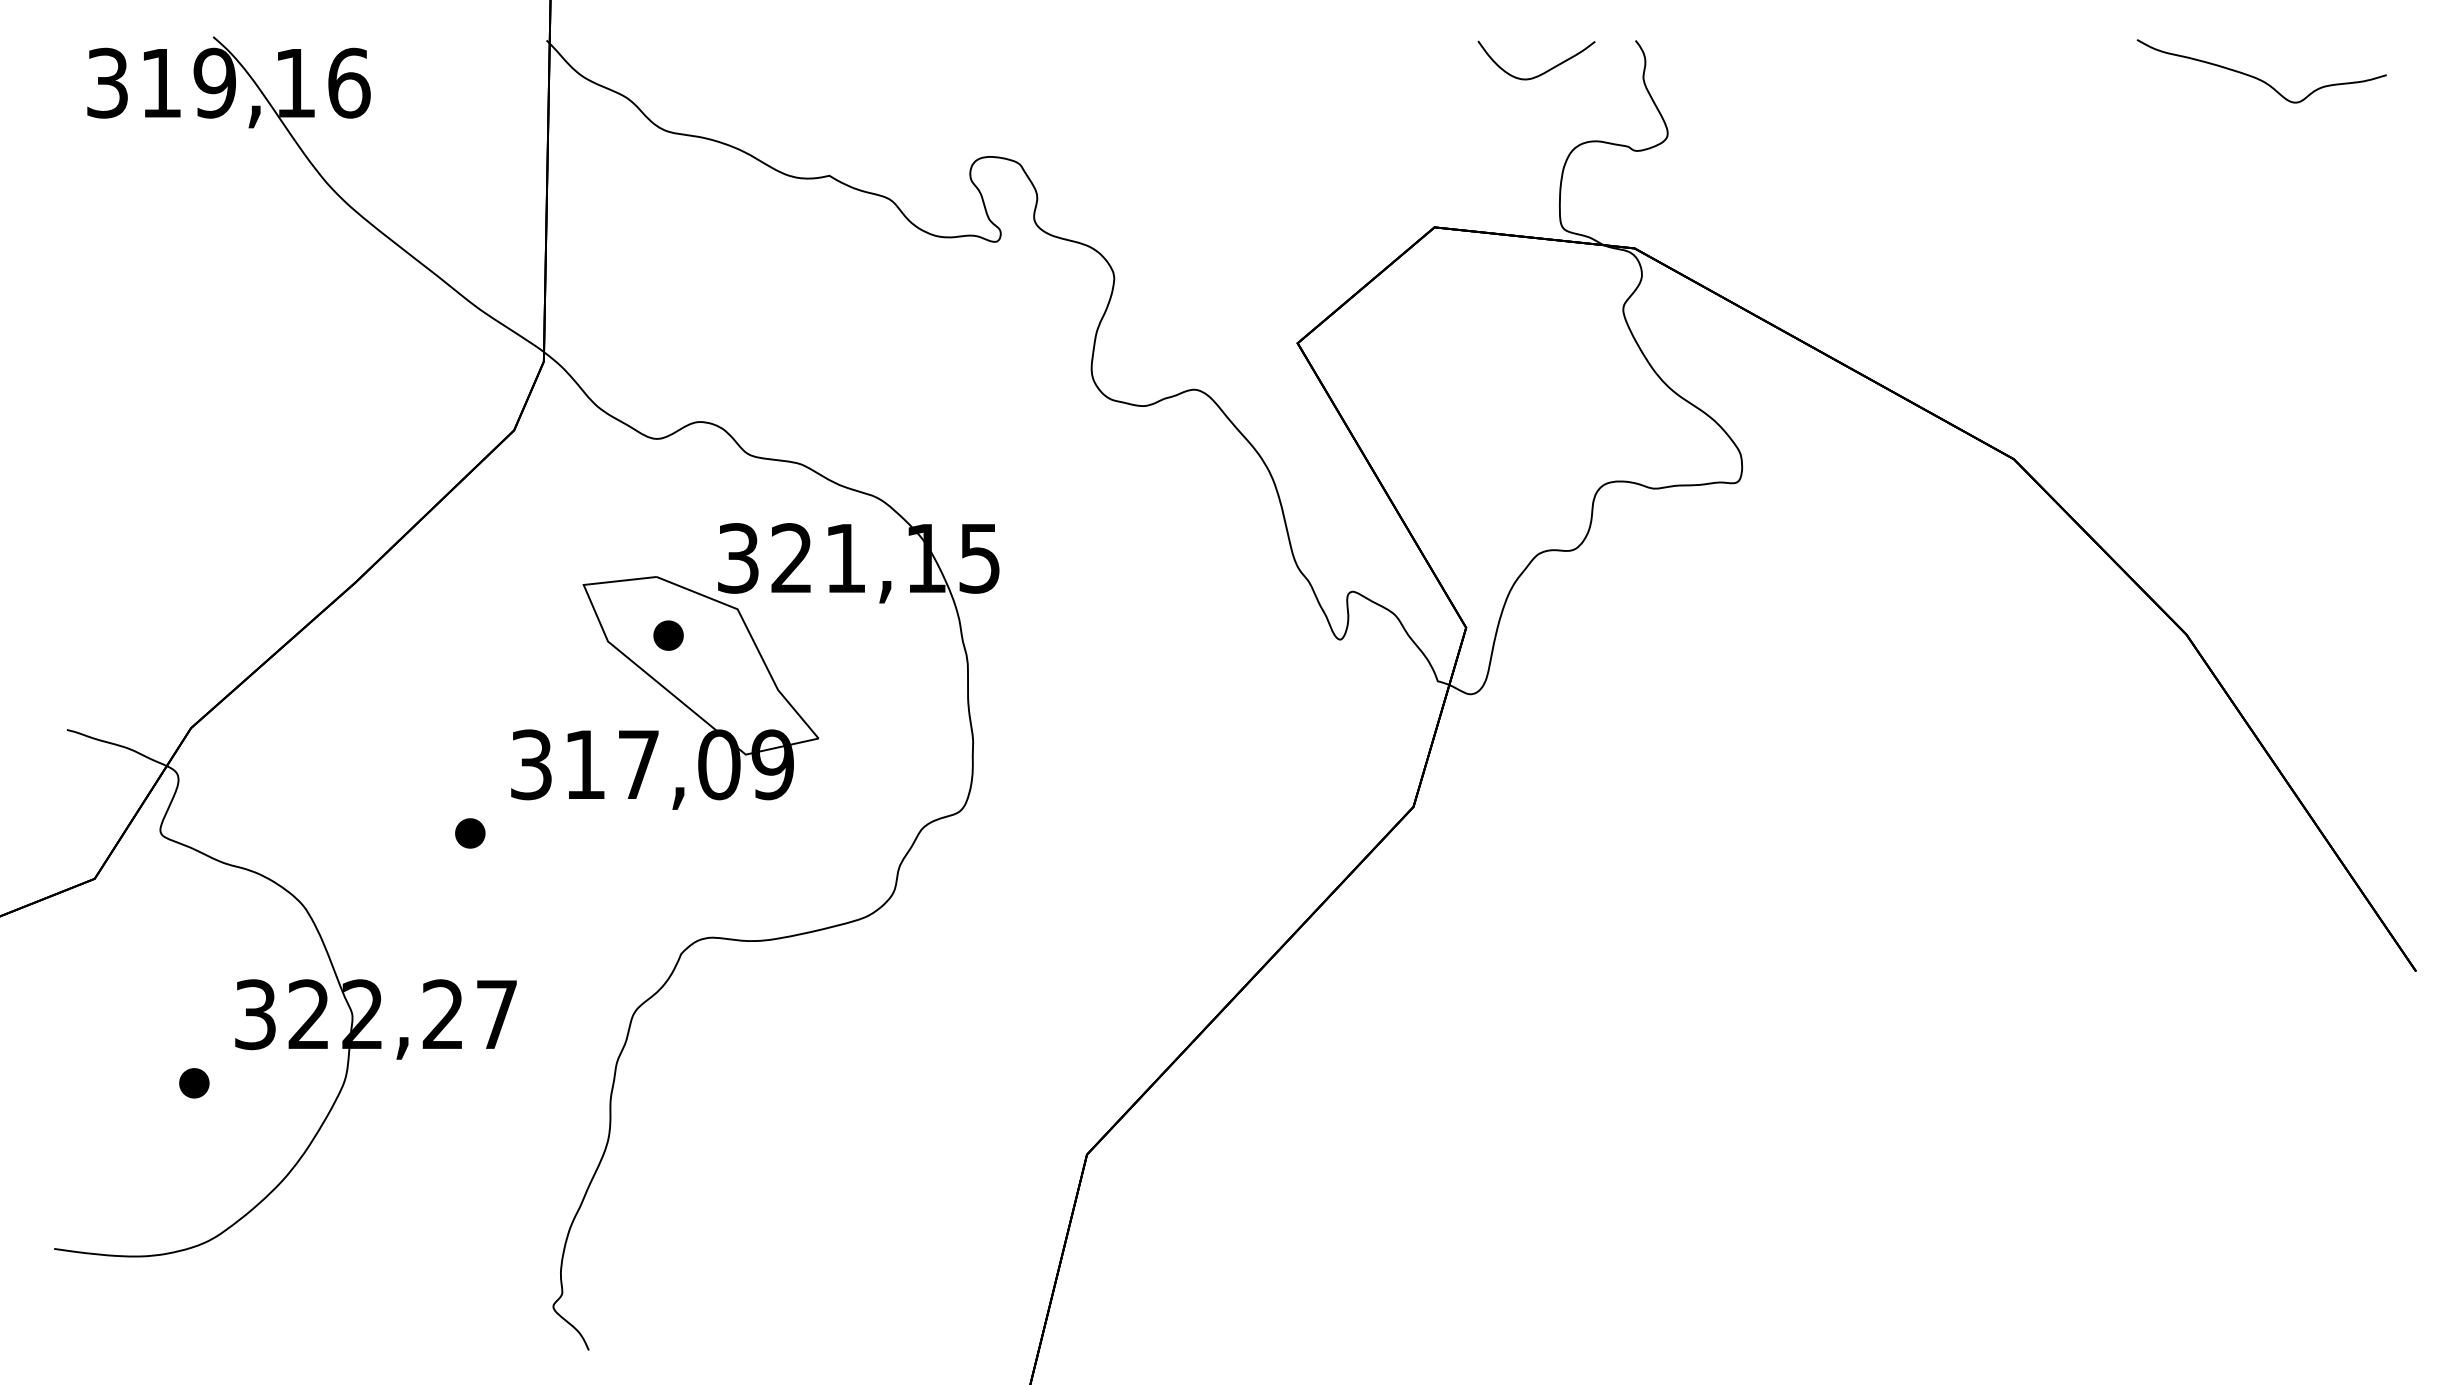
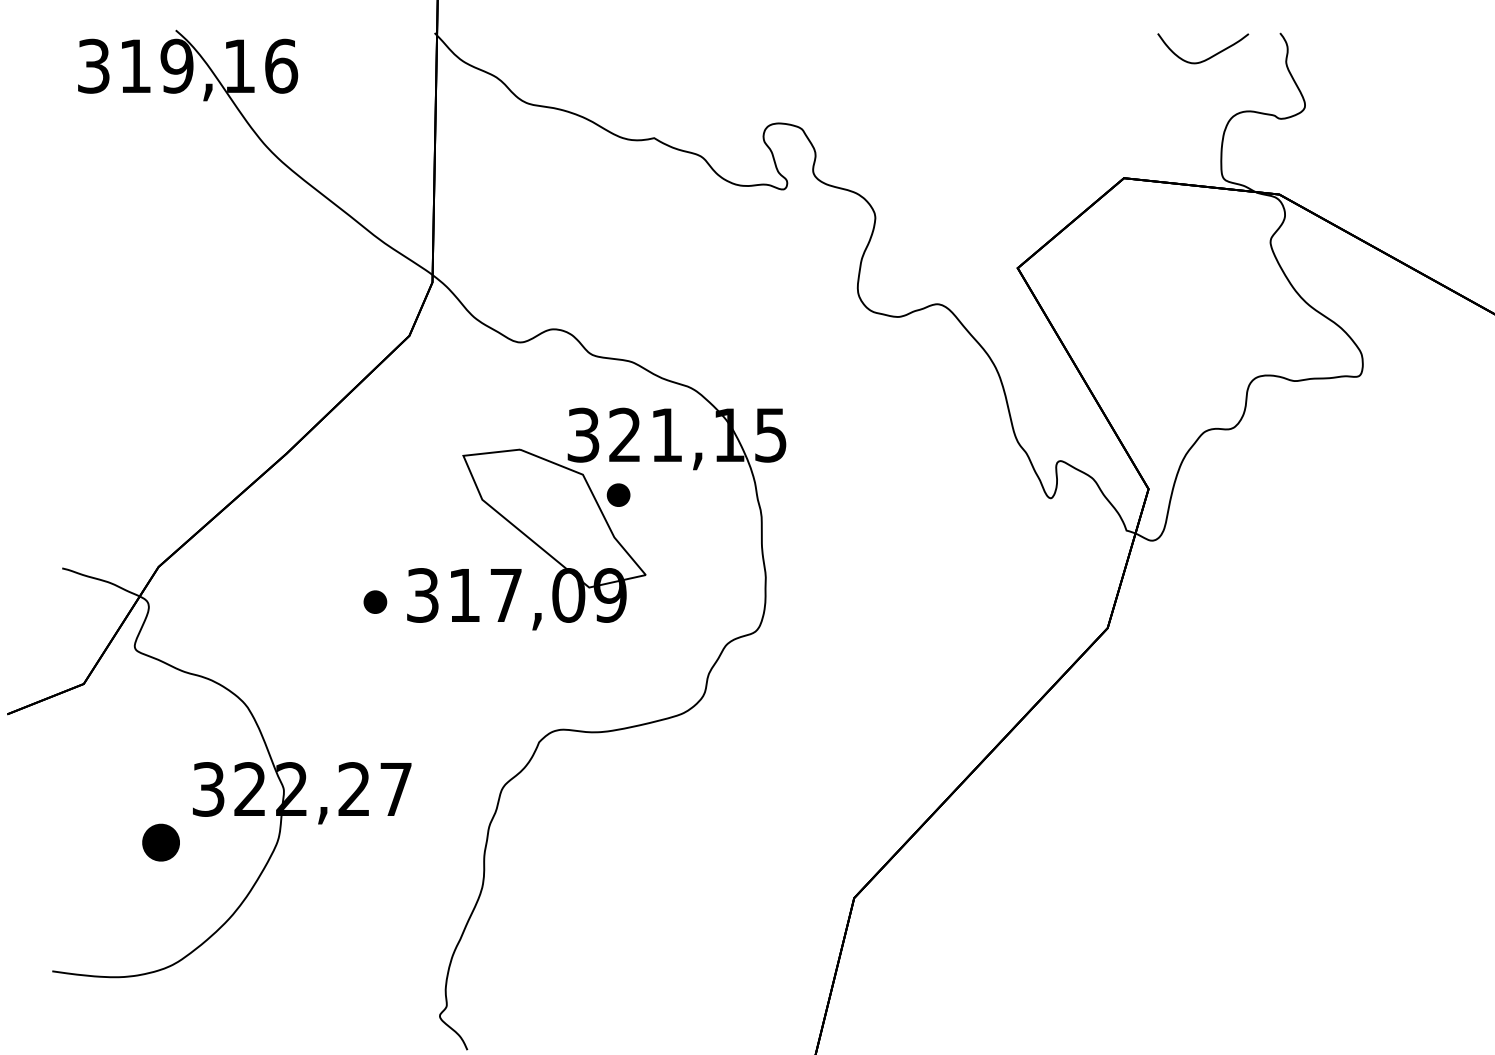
part: (668, 635) -> (618, 495), moved
part: (470, 833) -> (375, 602), moved
part: (194, 1083) -> (161, 842), size x1.6

